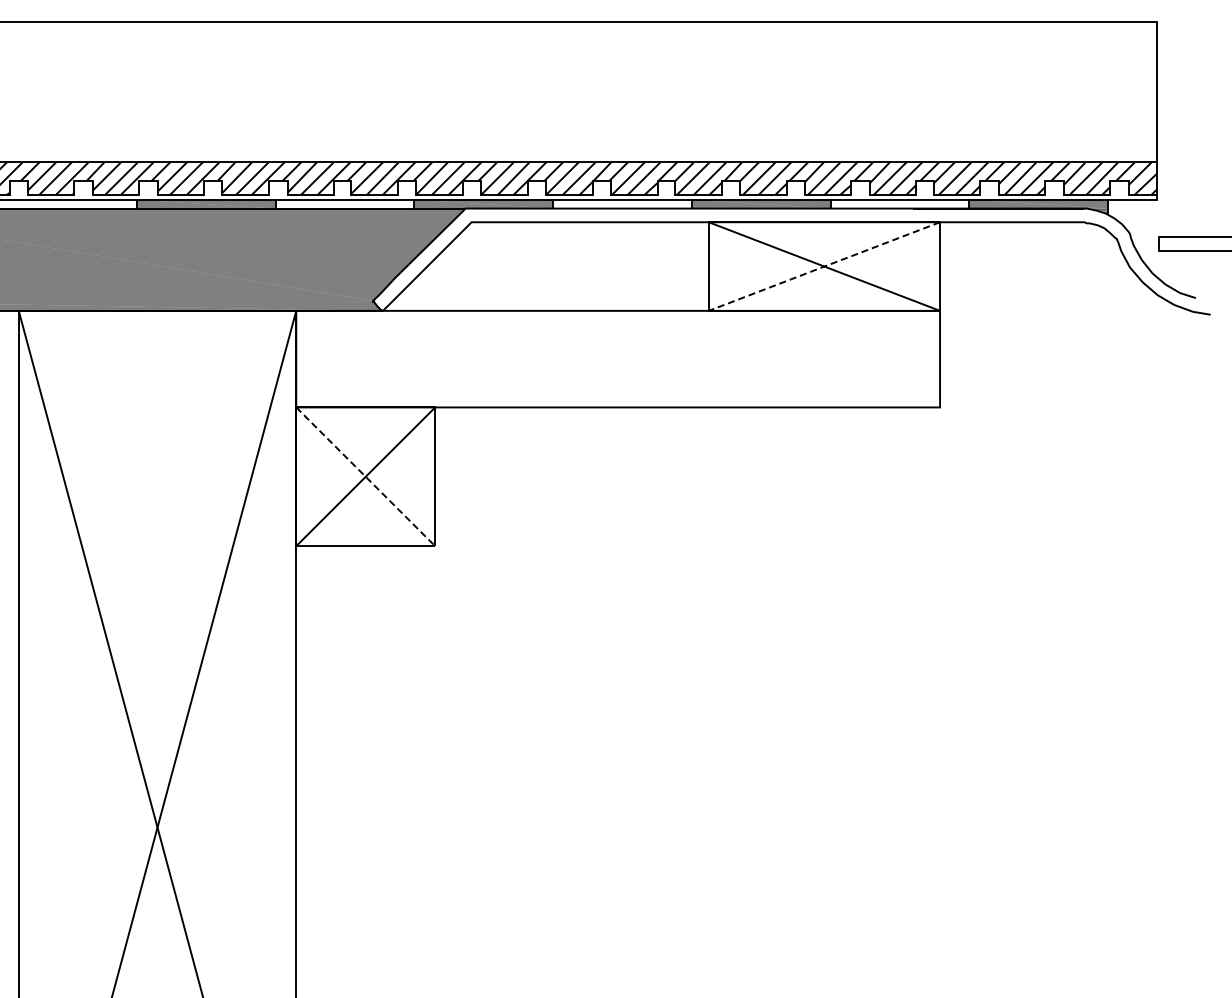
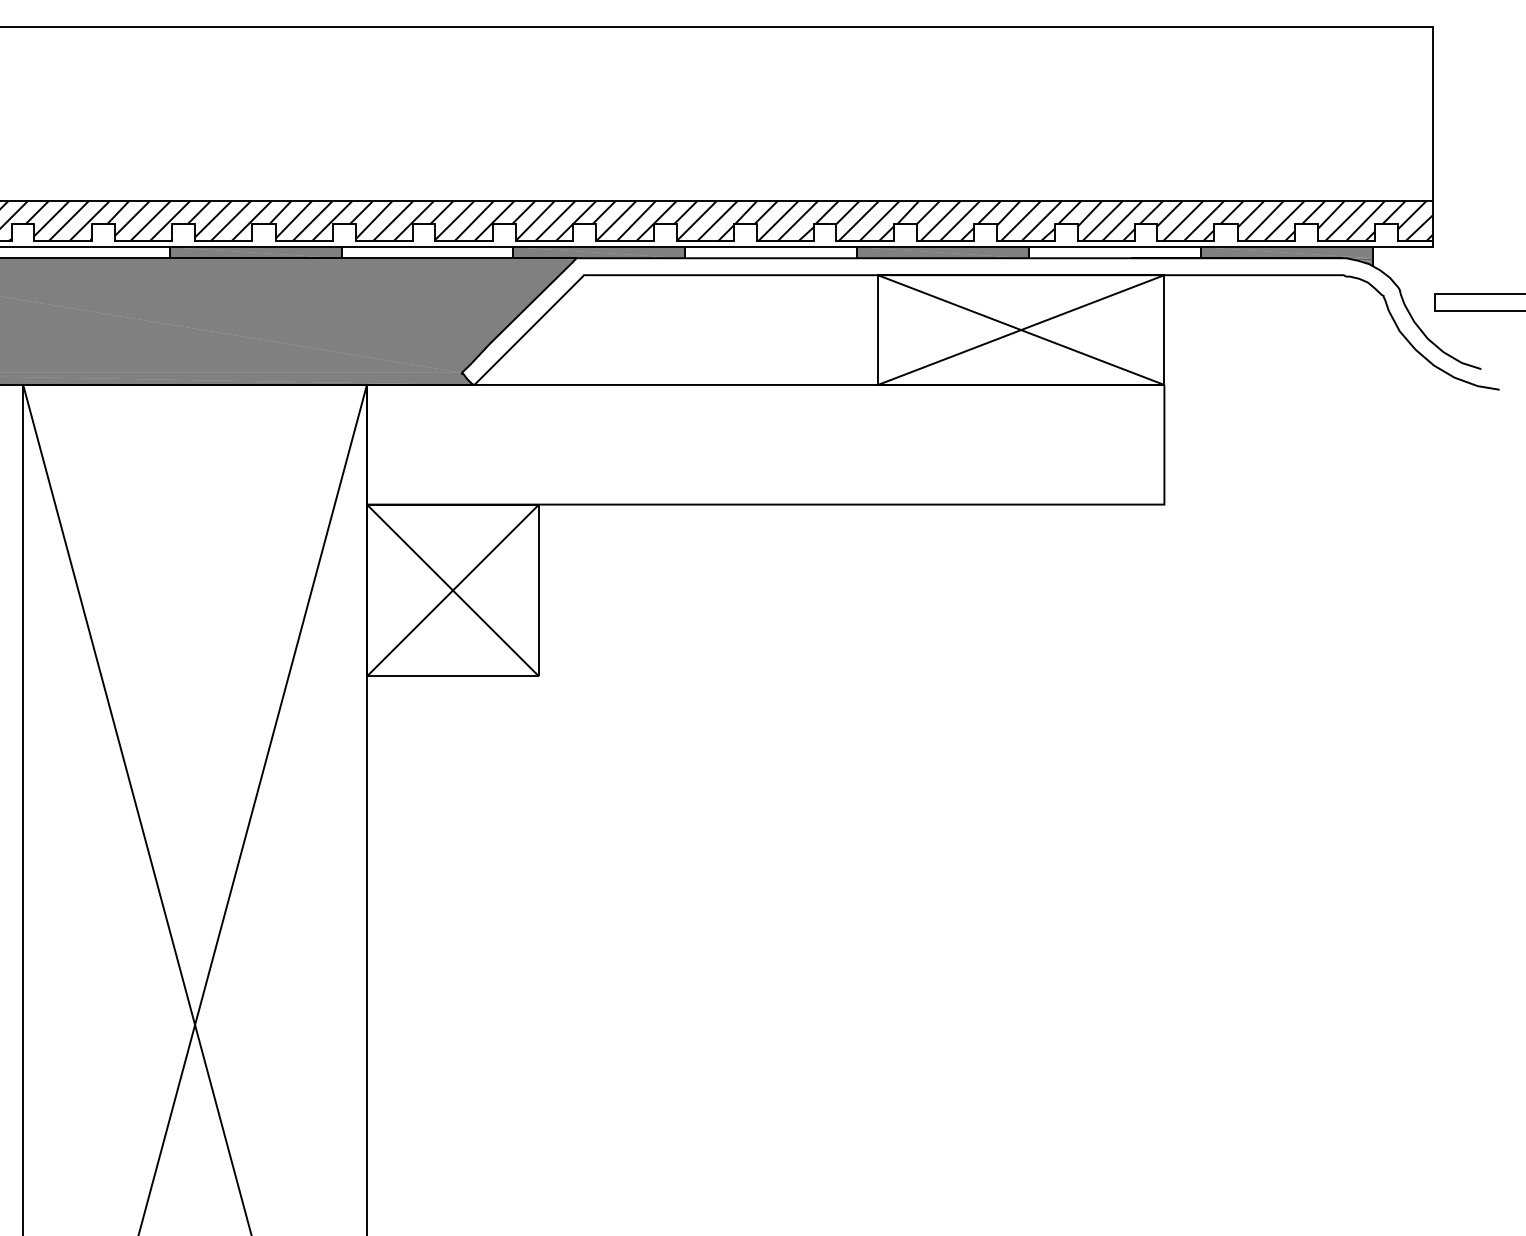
line: (824, 266) -> (1021, 330), dashed -> solid
line: (366, 477) -> (453, 591), dashed -> solid

